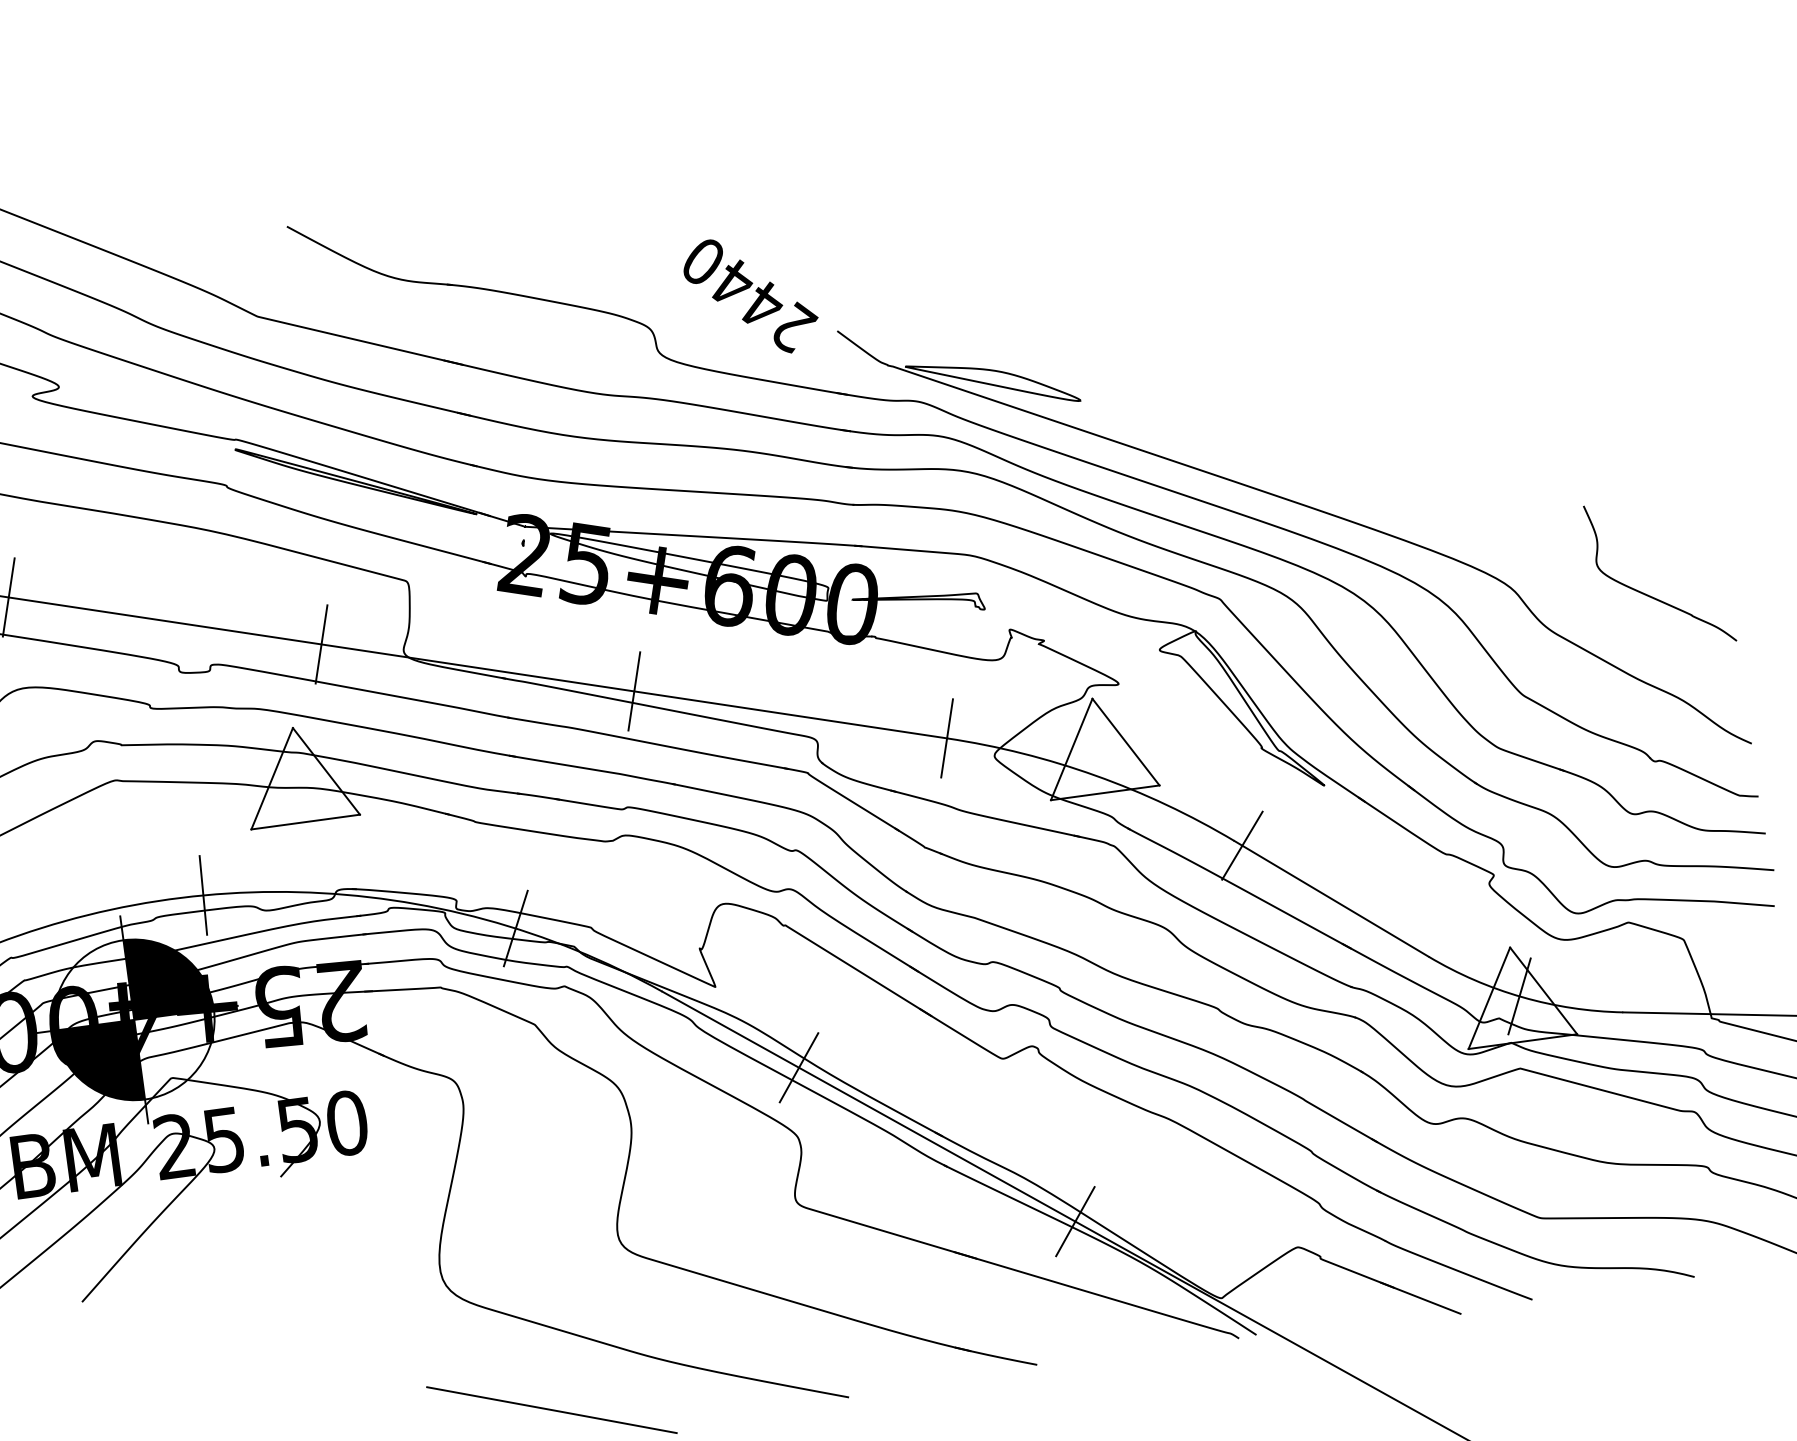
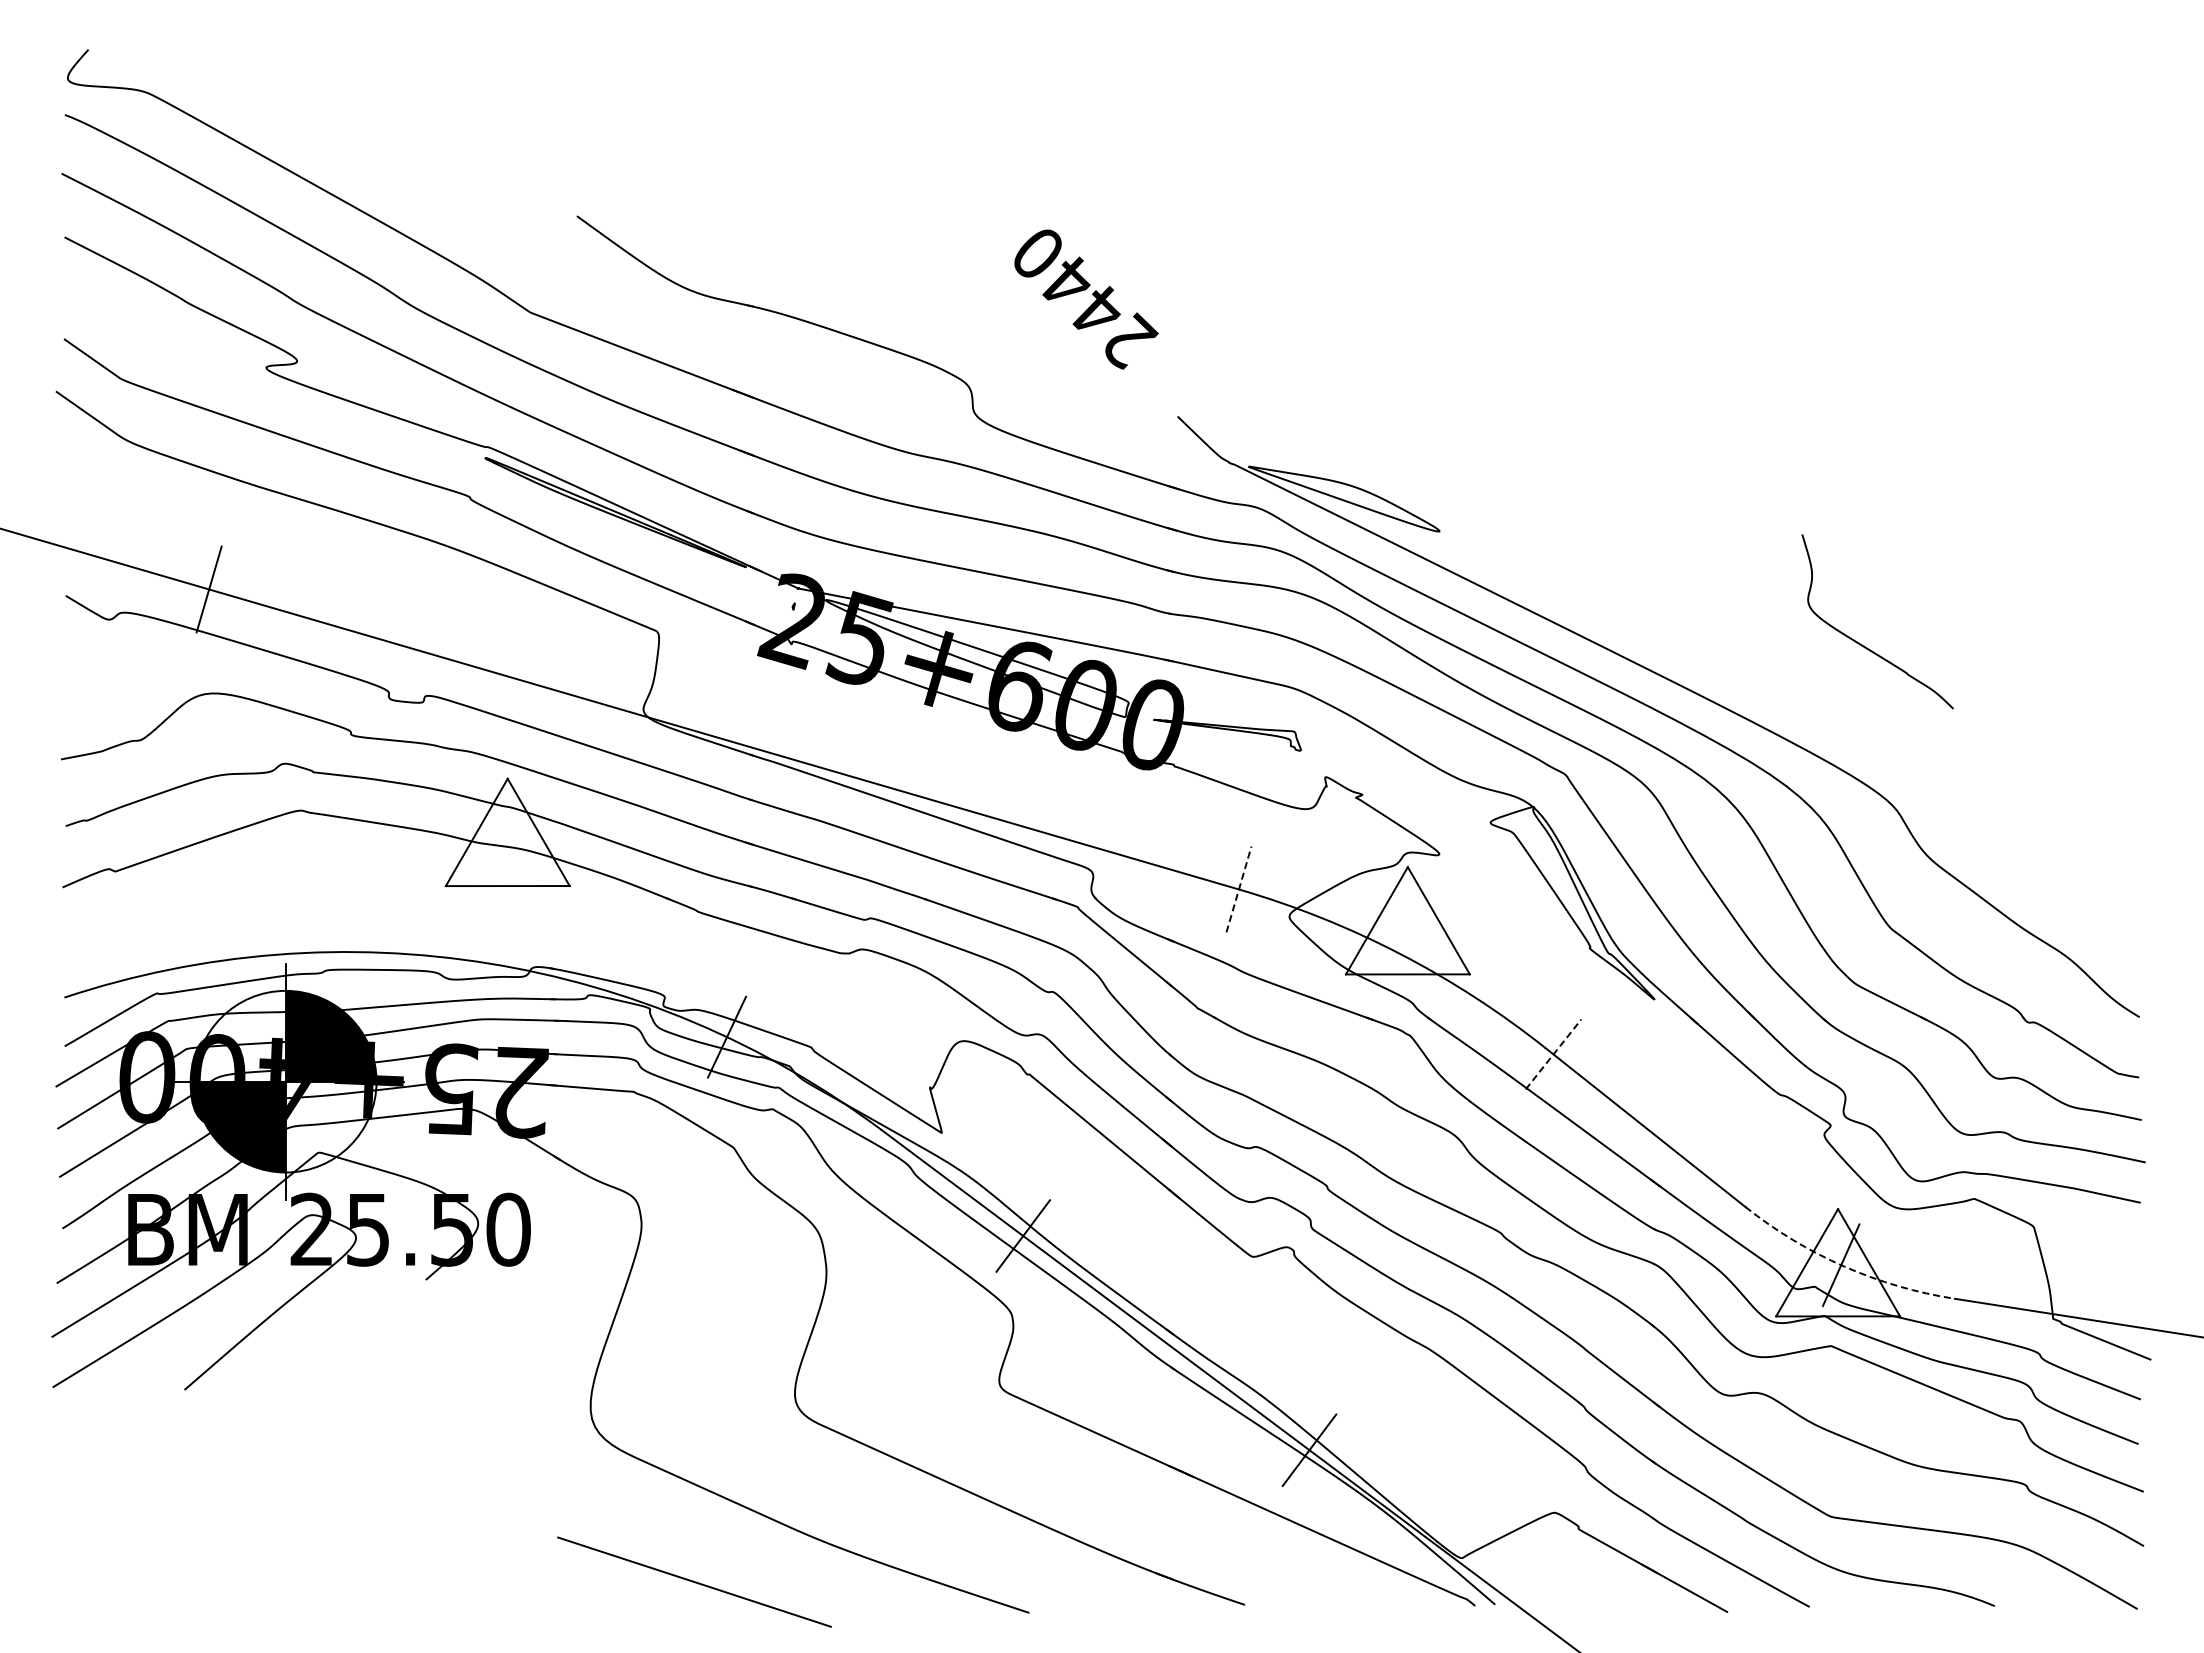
text: (751, 296) -> (1086, 299), moved
curve: (1651, 595) -> (1864, 645), moved
line: (320, 644) -> (551, 689), removed
line: (634, 691) -> (895, 789), removed
line: (946, 738) -> (1238, 889), solid -> dashed
line: (1242, 845) -> (1553, 1054), solid -> dashed
line: (202, 895) -> (381, 952), removed
arc: (1522, 997) -> (1844, 1266), solid -> dashed

